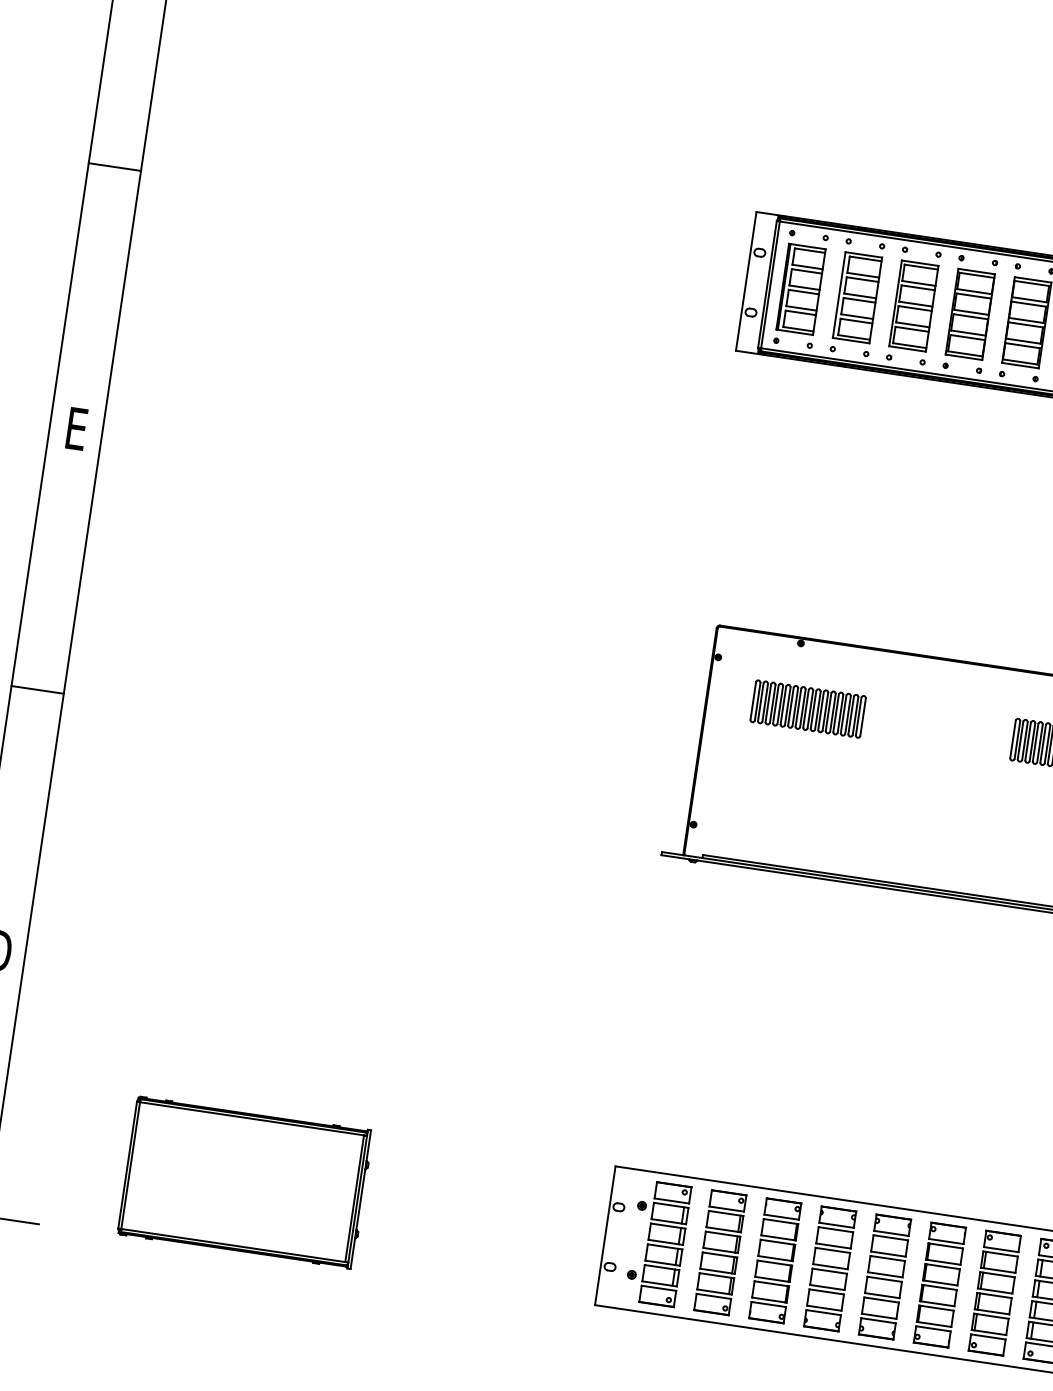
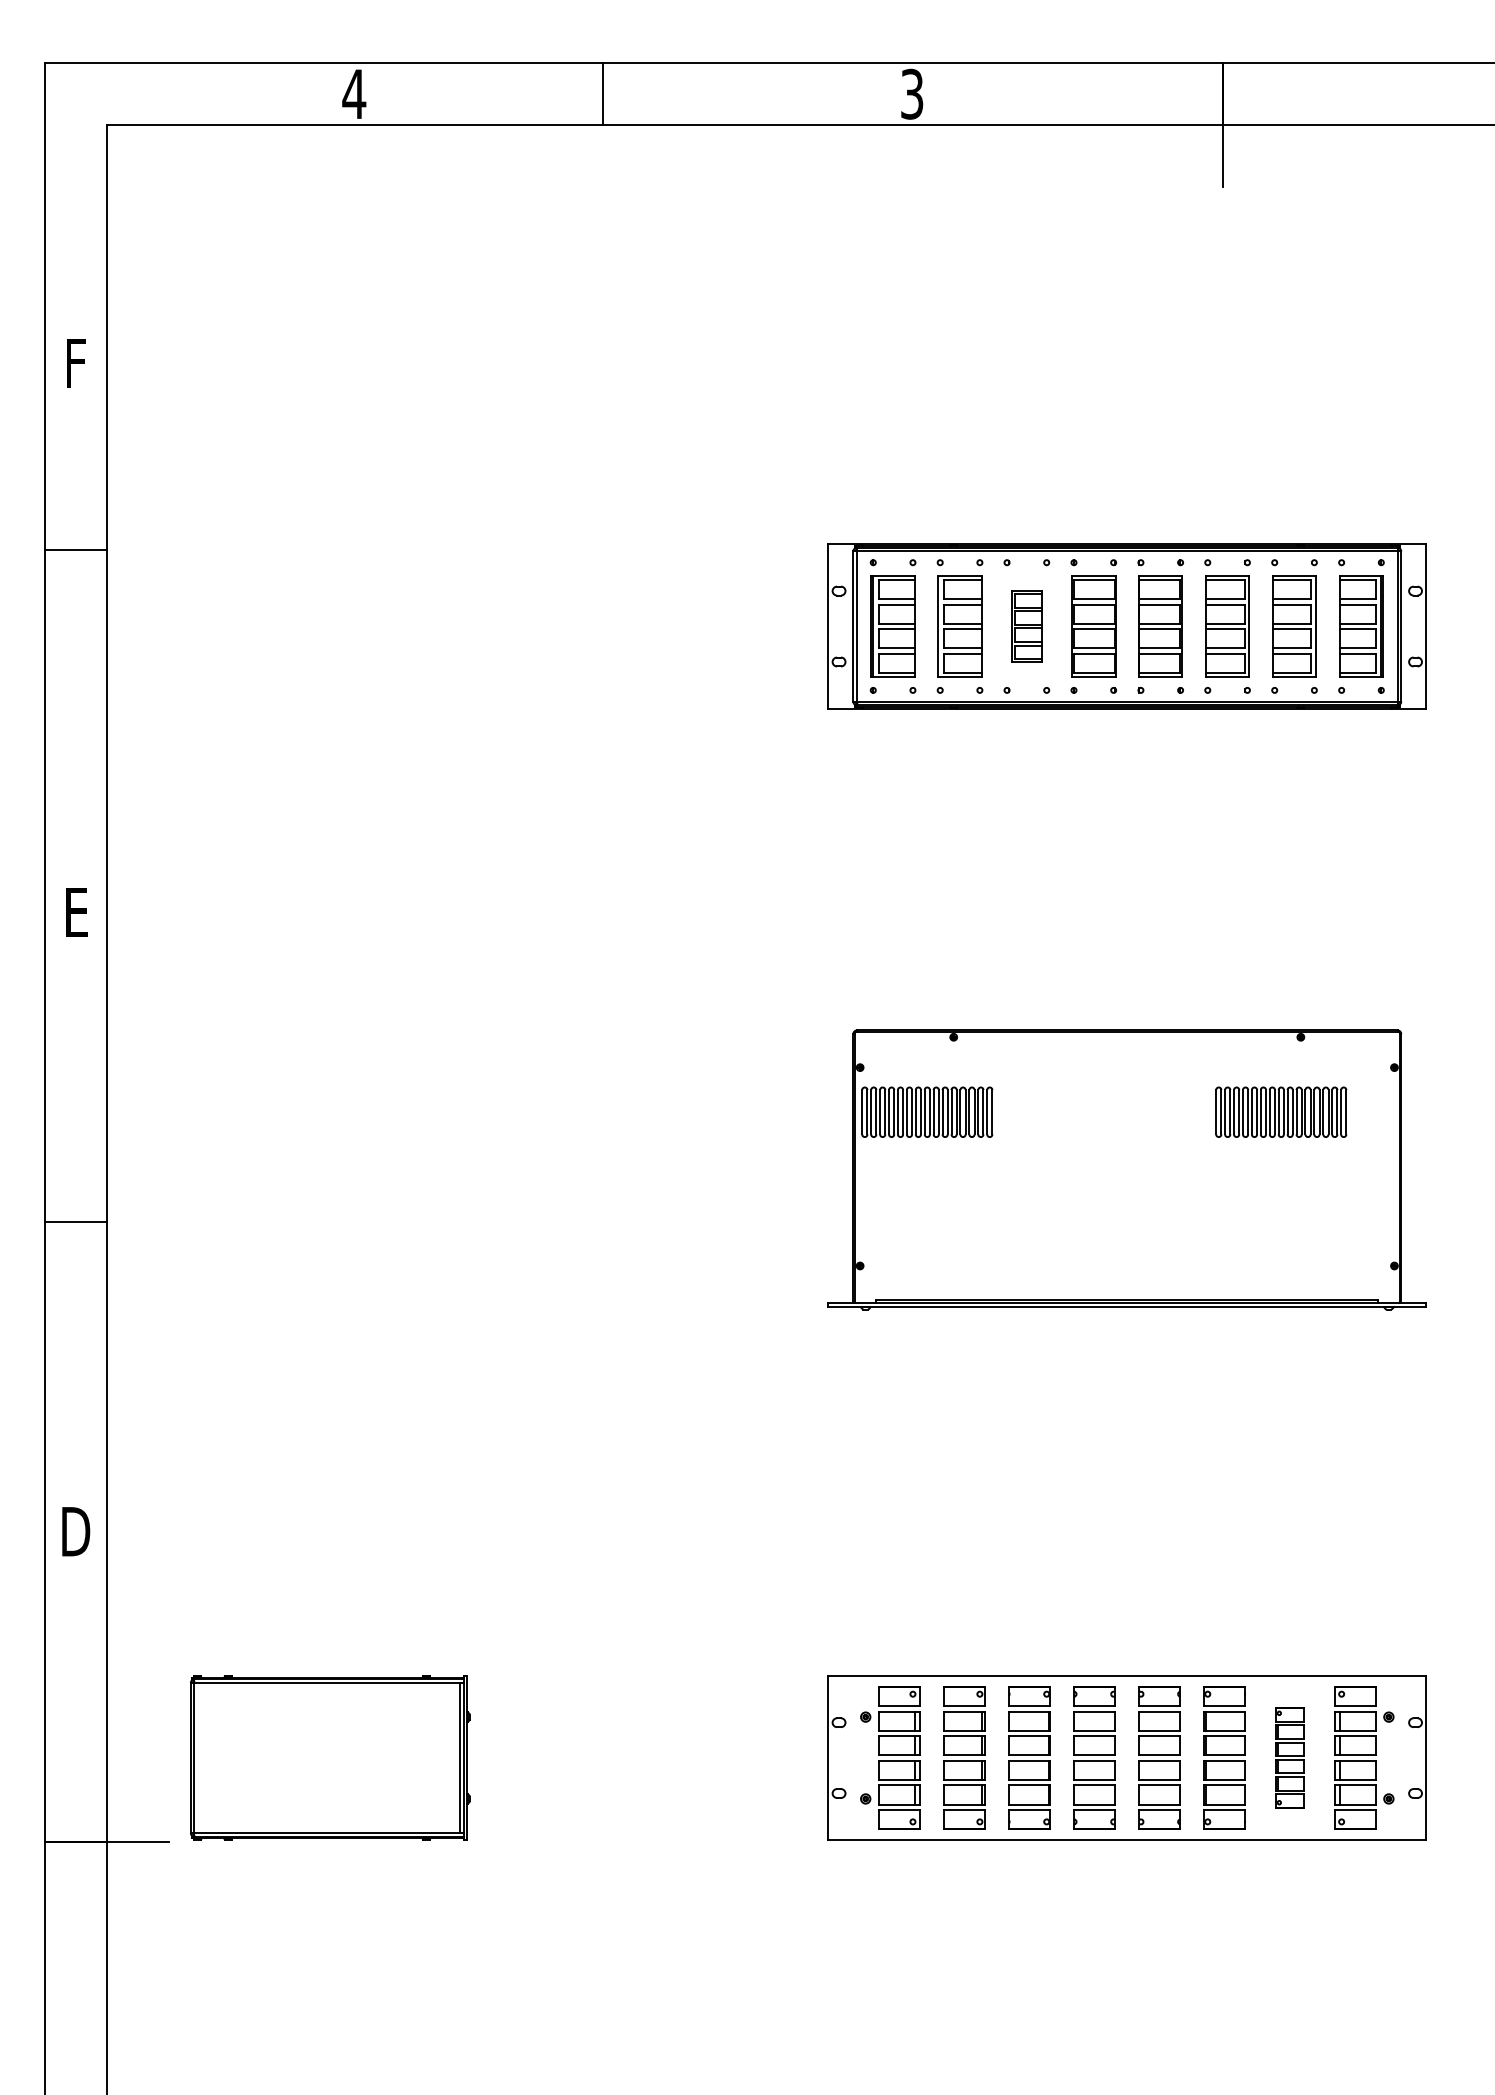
line: (115, 167) -> (76, 550), moved
part: (913, 306) -> (1026, 626), size x0.7
part: (808, 708) -> (927, 1111), moved
part: (245, 1182) -> (330, 1757), moved
part: (994, 1292) -> (1289, 1757), size x0.7

